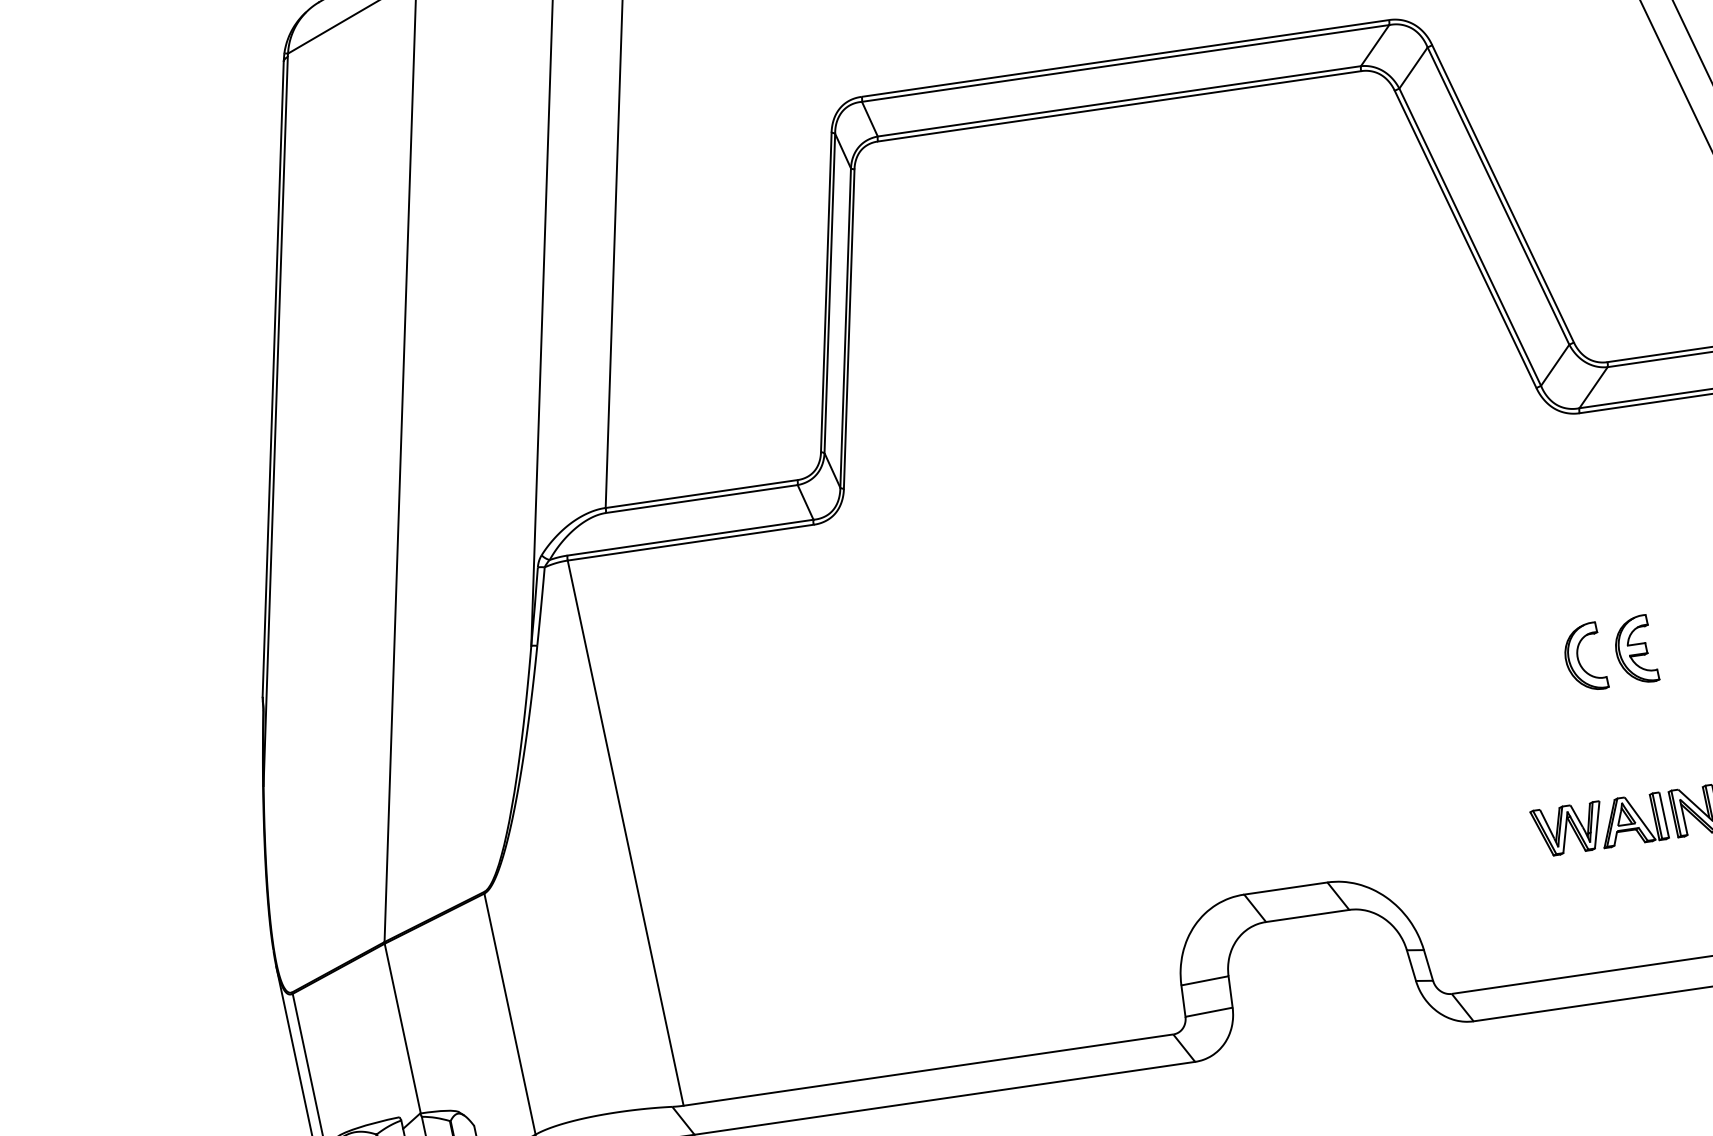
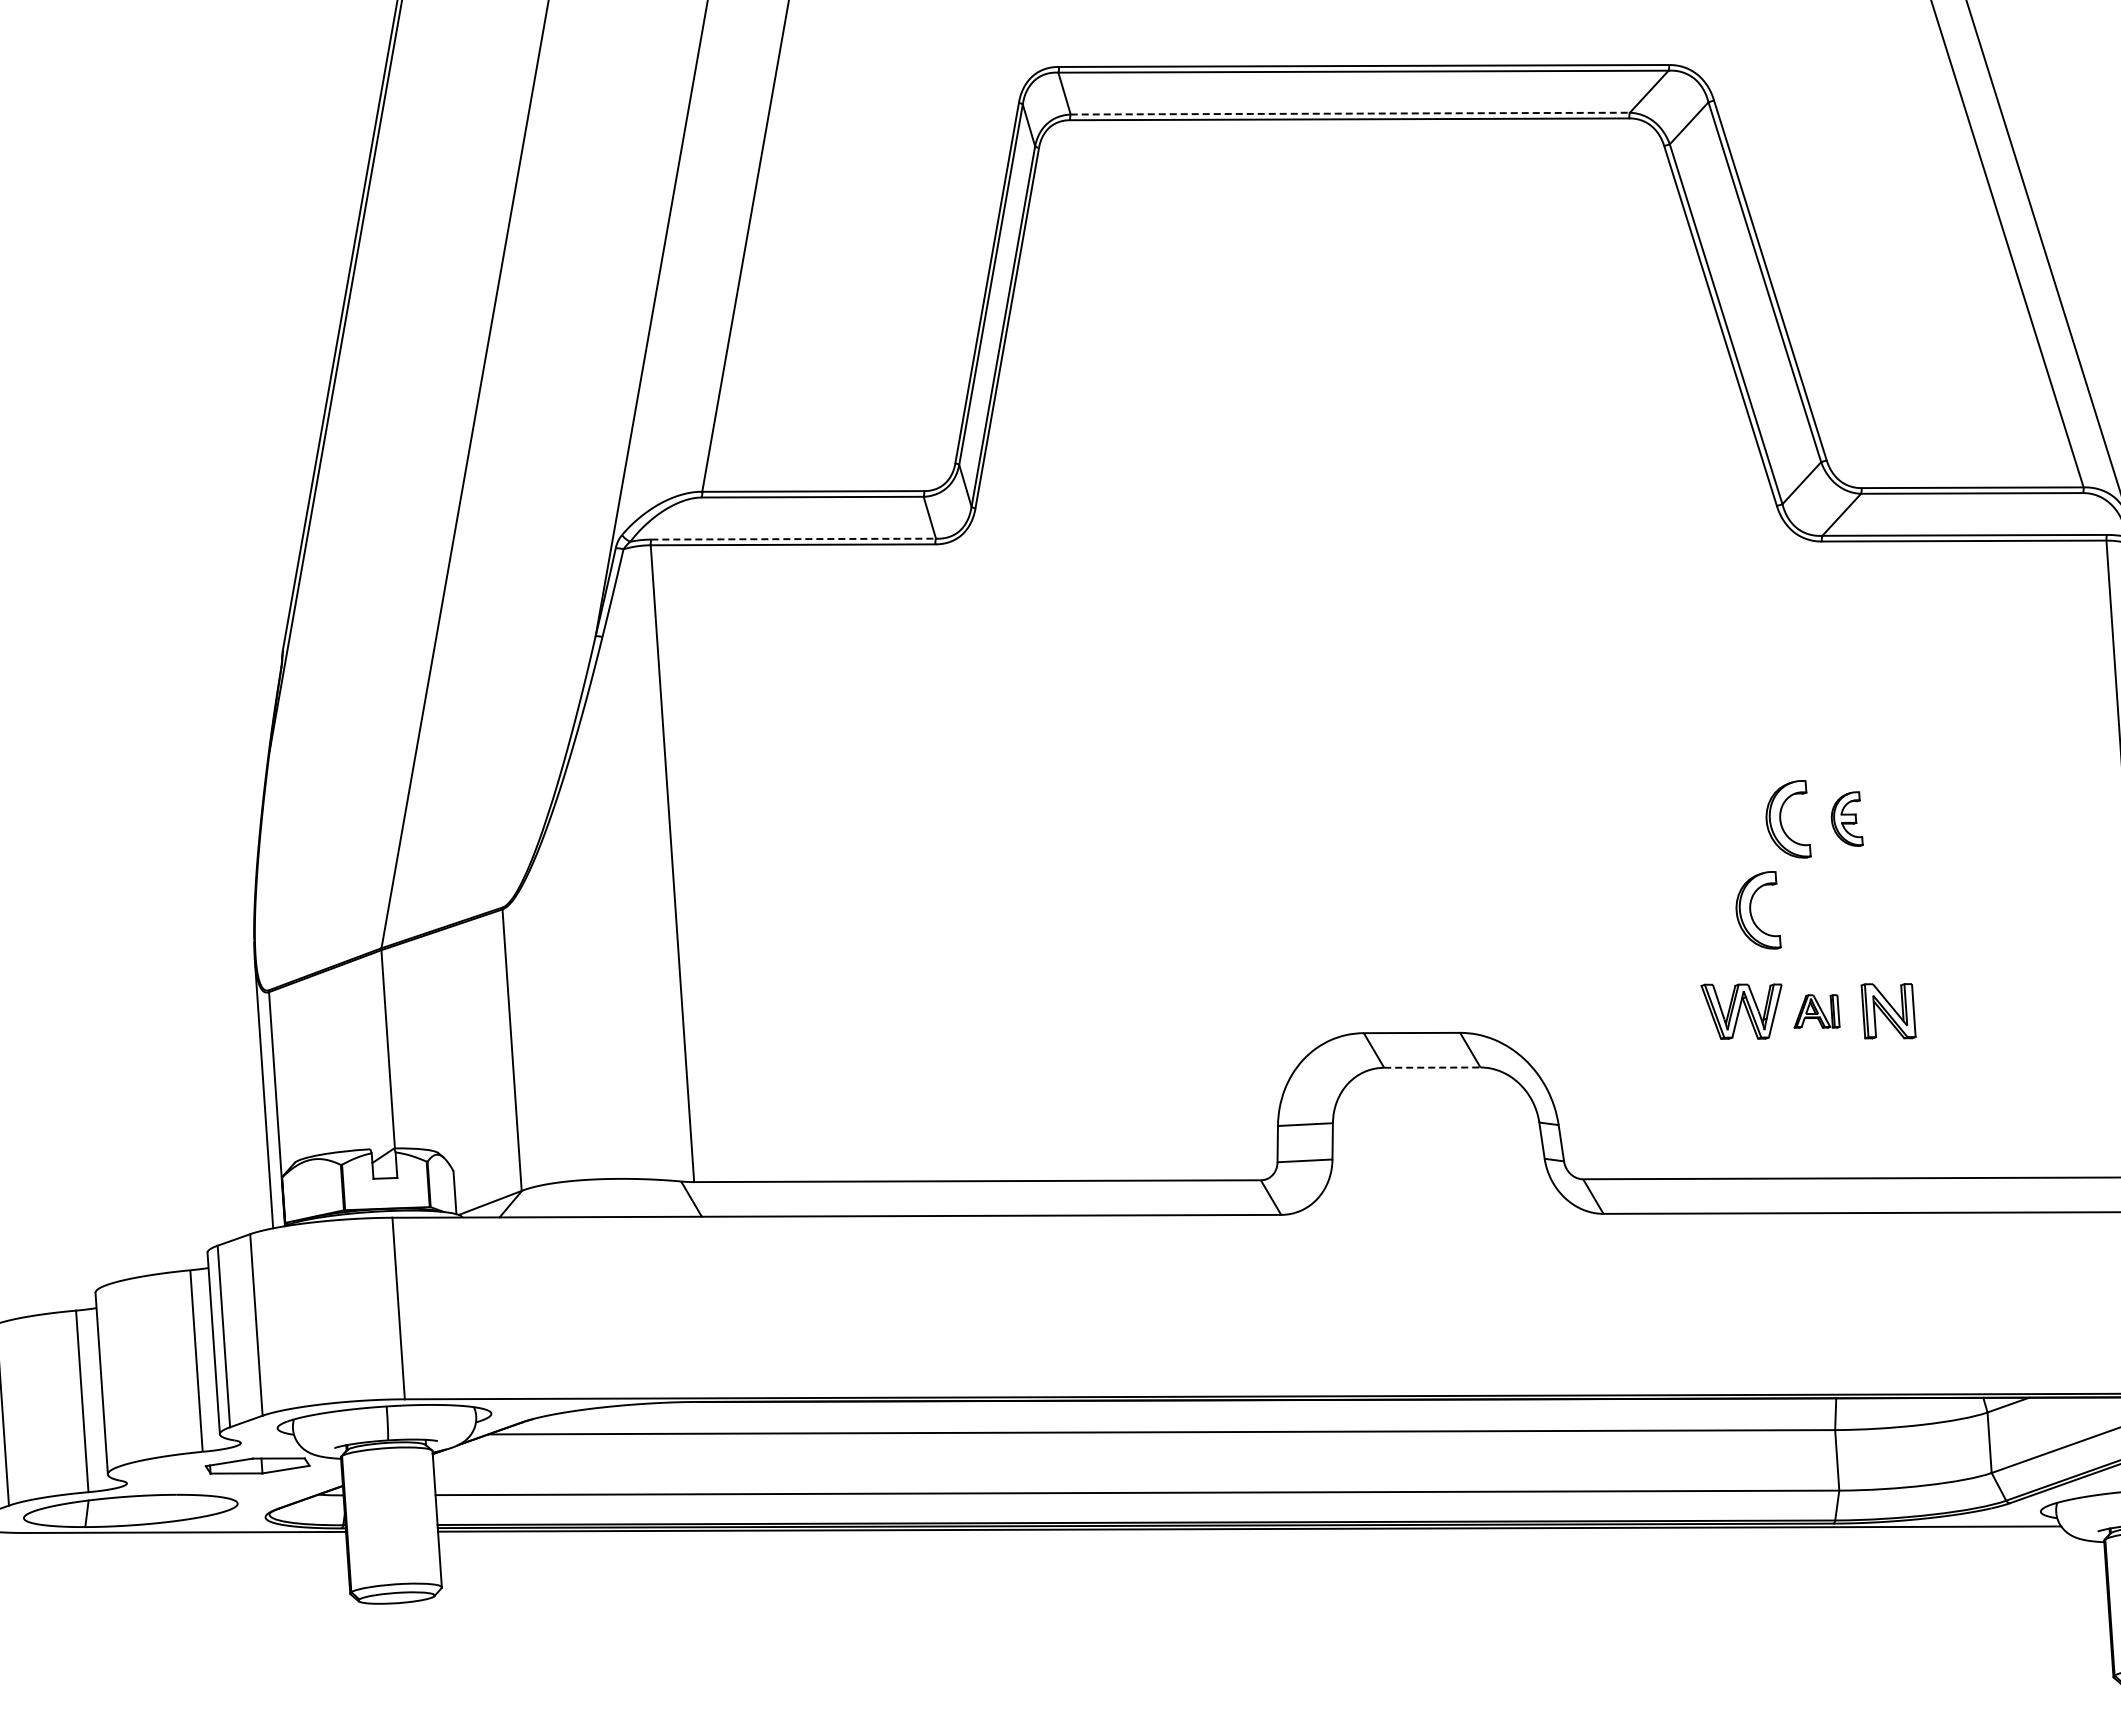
line: (1119, 101) -> (1350, 113), solid -> dashed
line: (691, 537) -> (794, 539), solid -> dashed
part: (1635, 649) -> (1847, 818), size x0.7
part: (1564, 740) -> (1751, 910), added
part: (1632, 820) -> (1816, 1011), size x0.6
line: (1307, 915) -> (1432, 1067), solid -> dashed

